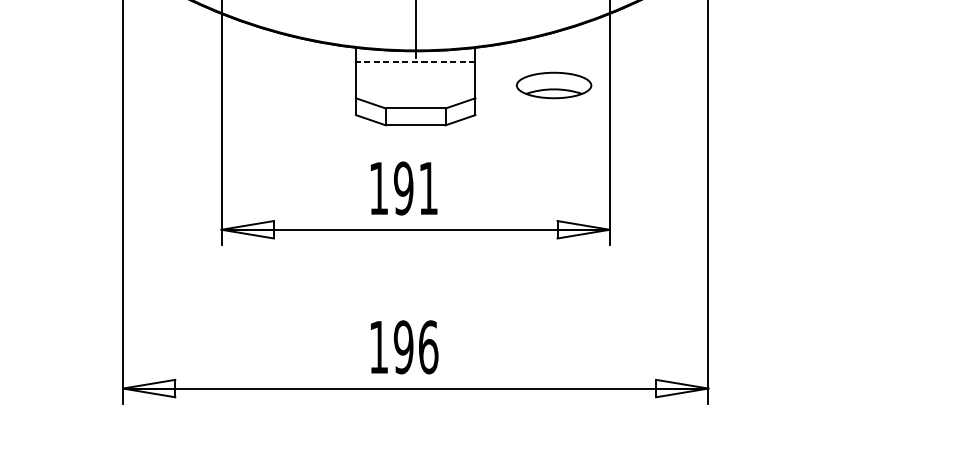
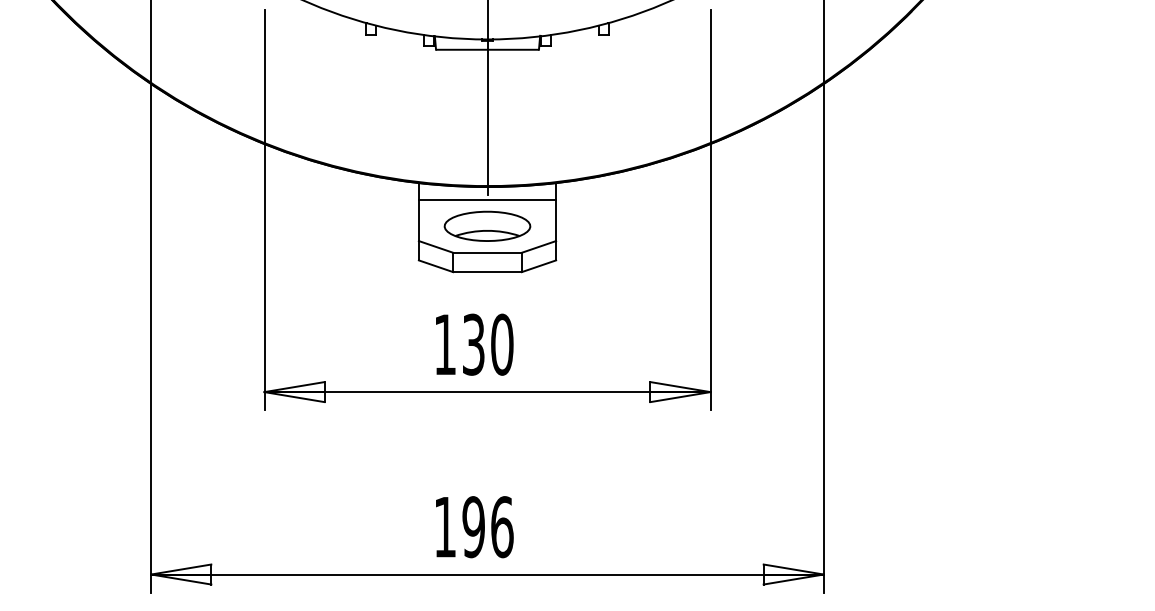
line: (415, 62) -> (487, 199), dashed -> solid
part: (554, 84) -> (487, 225), moved
text: (415, 188) -> (487, 344), 191 -> 130

